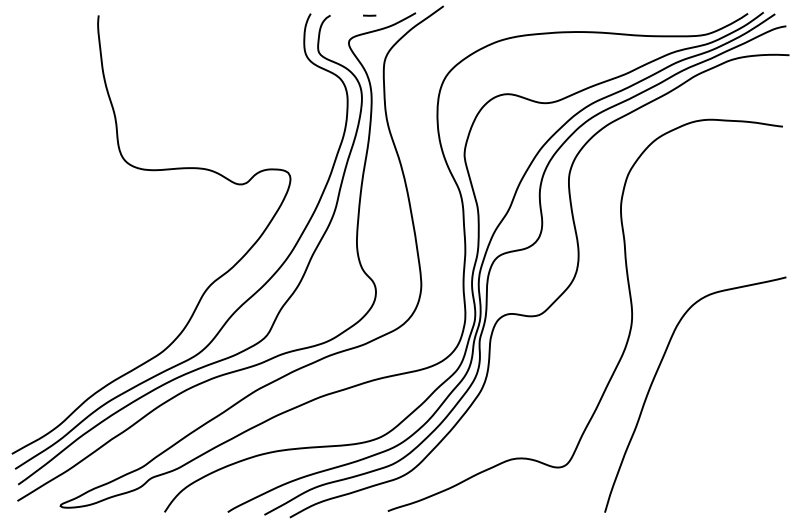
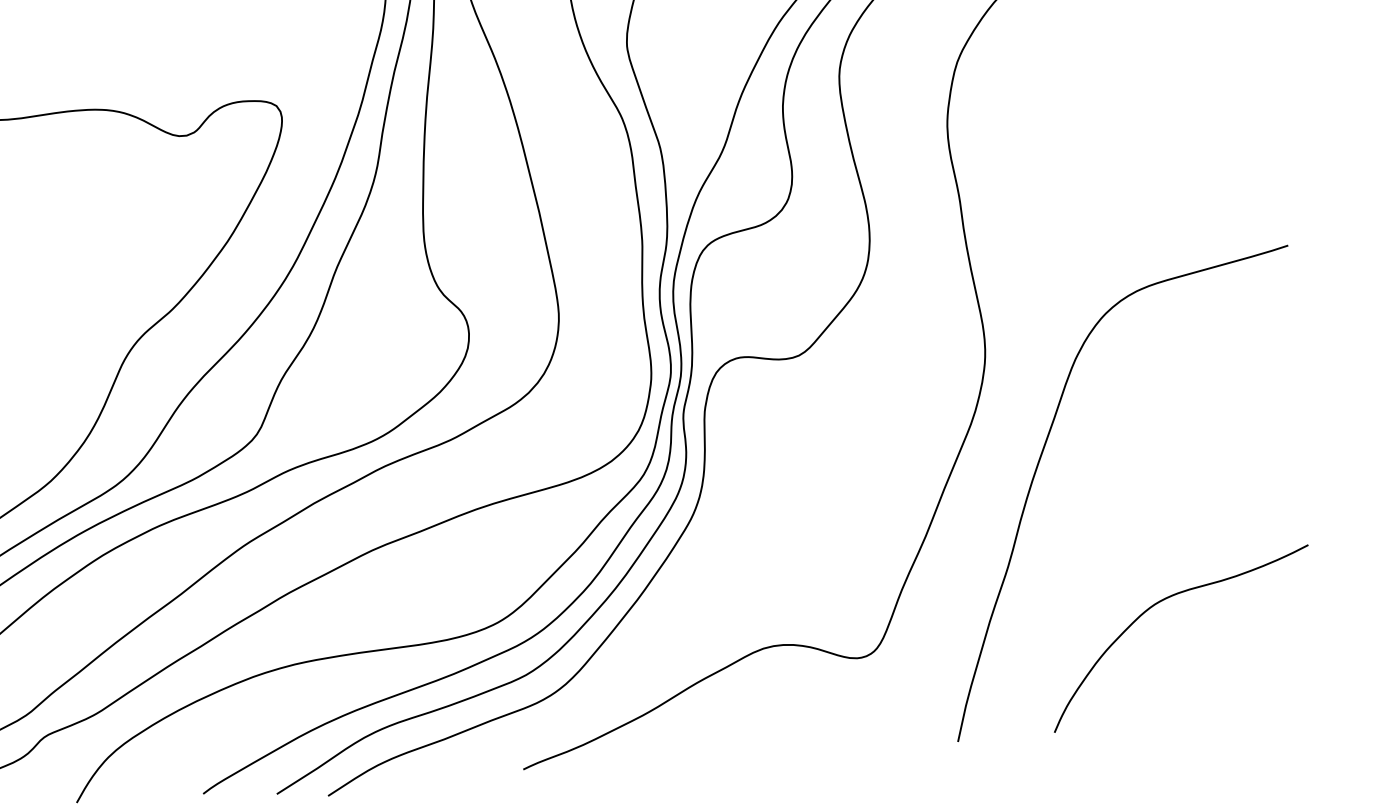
curve: (714, 449) -> (1168, 600), added

